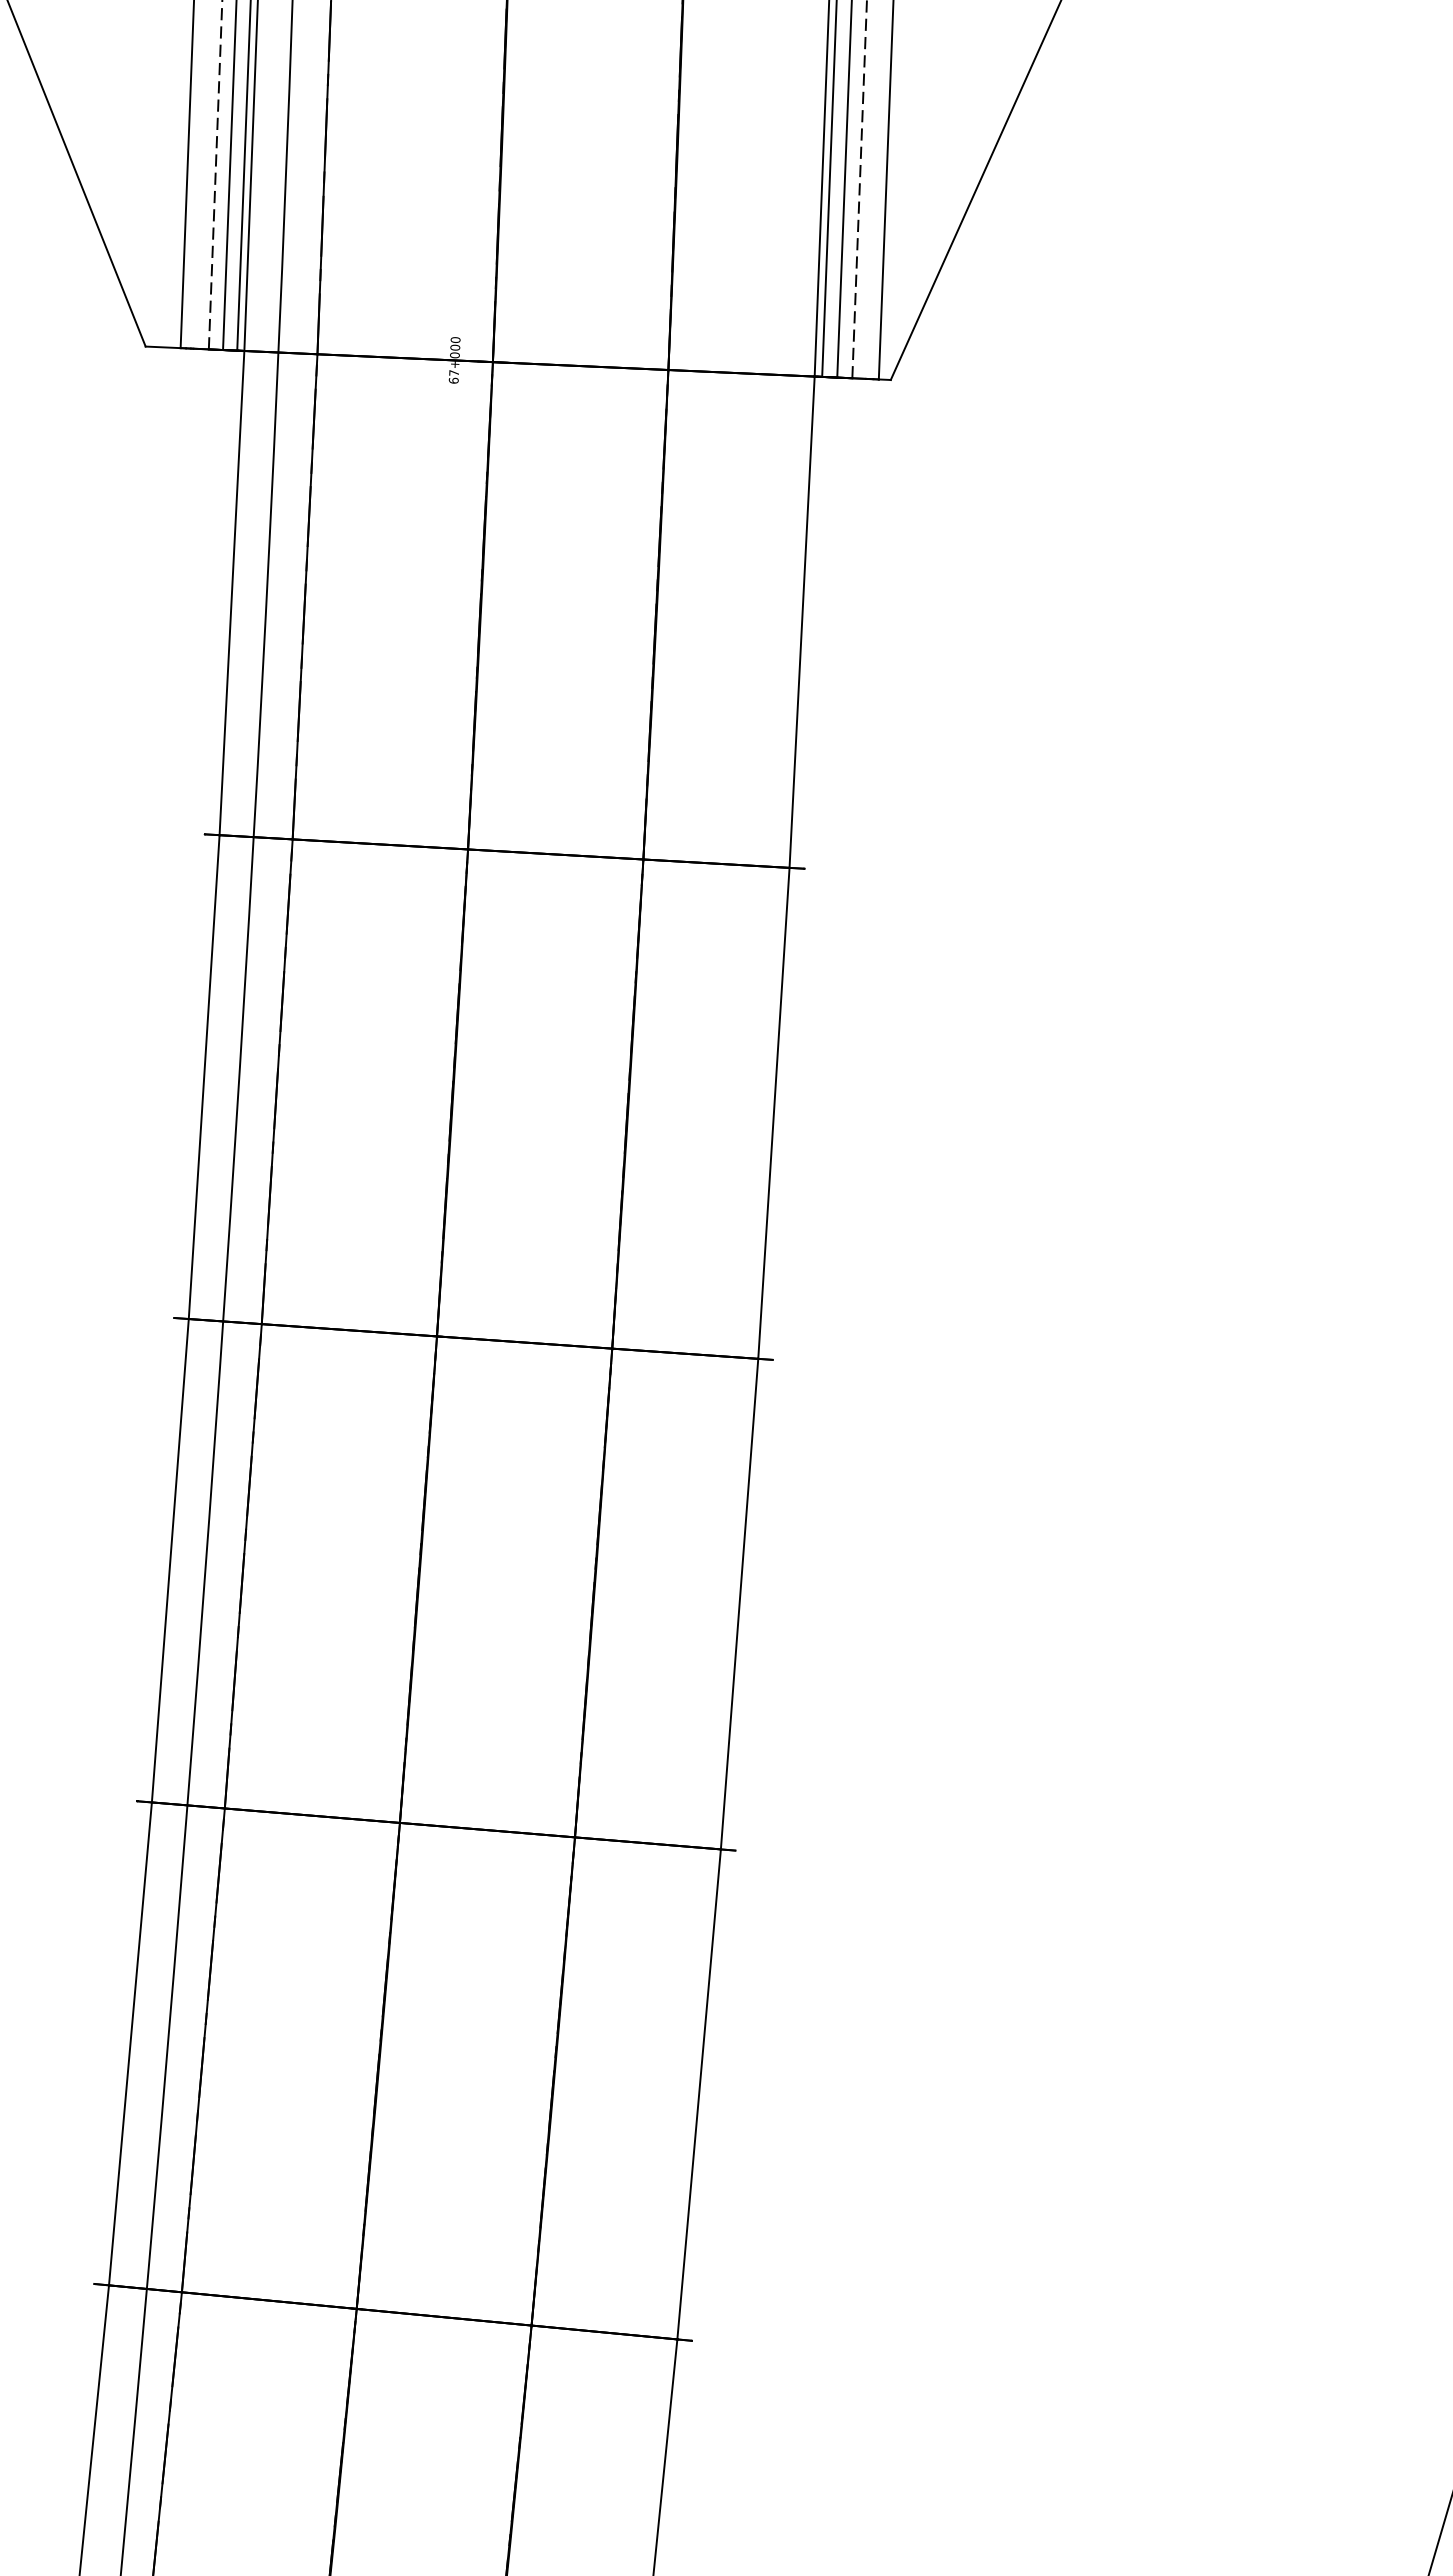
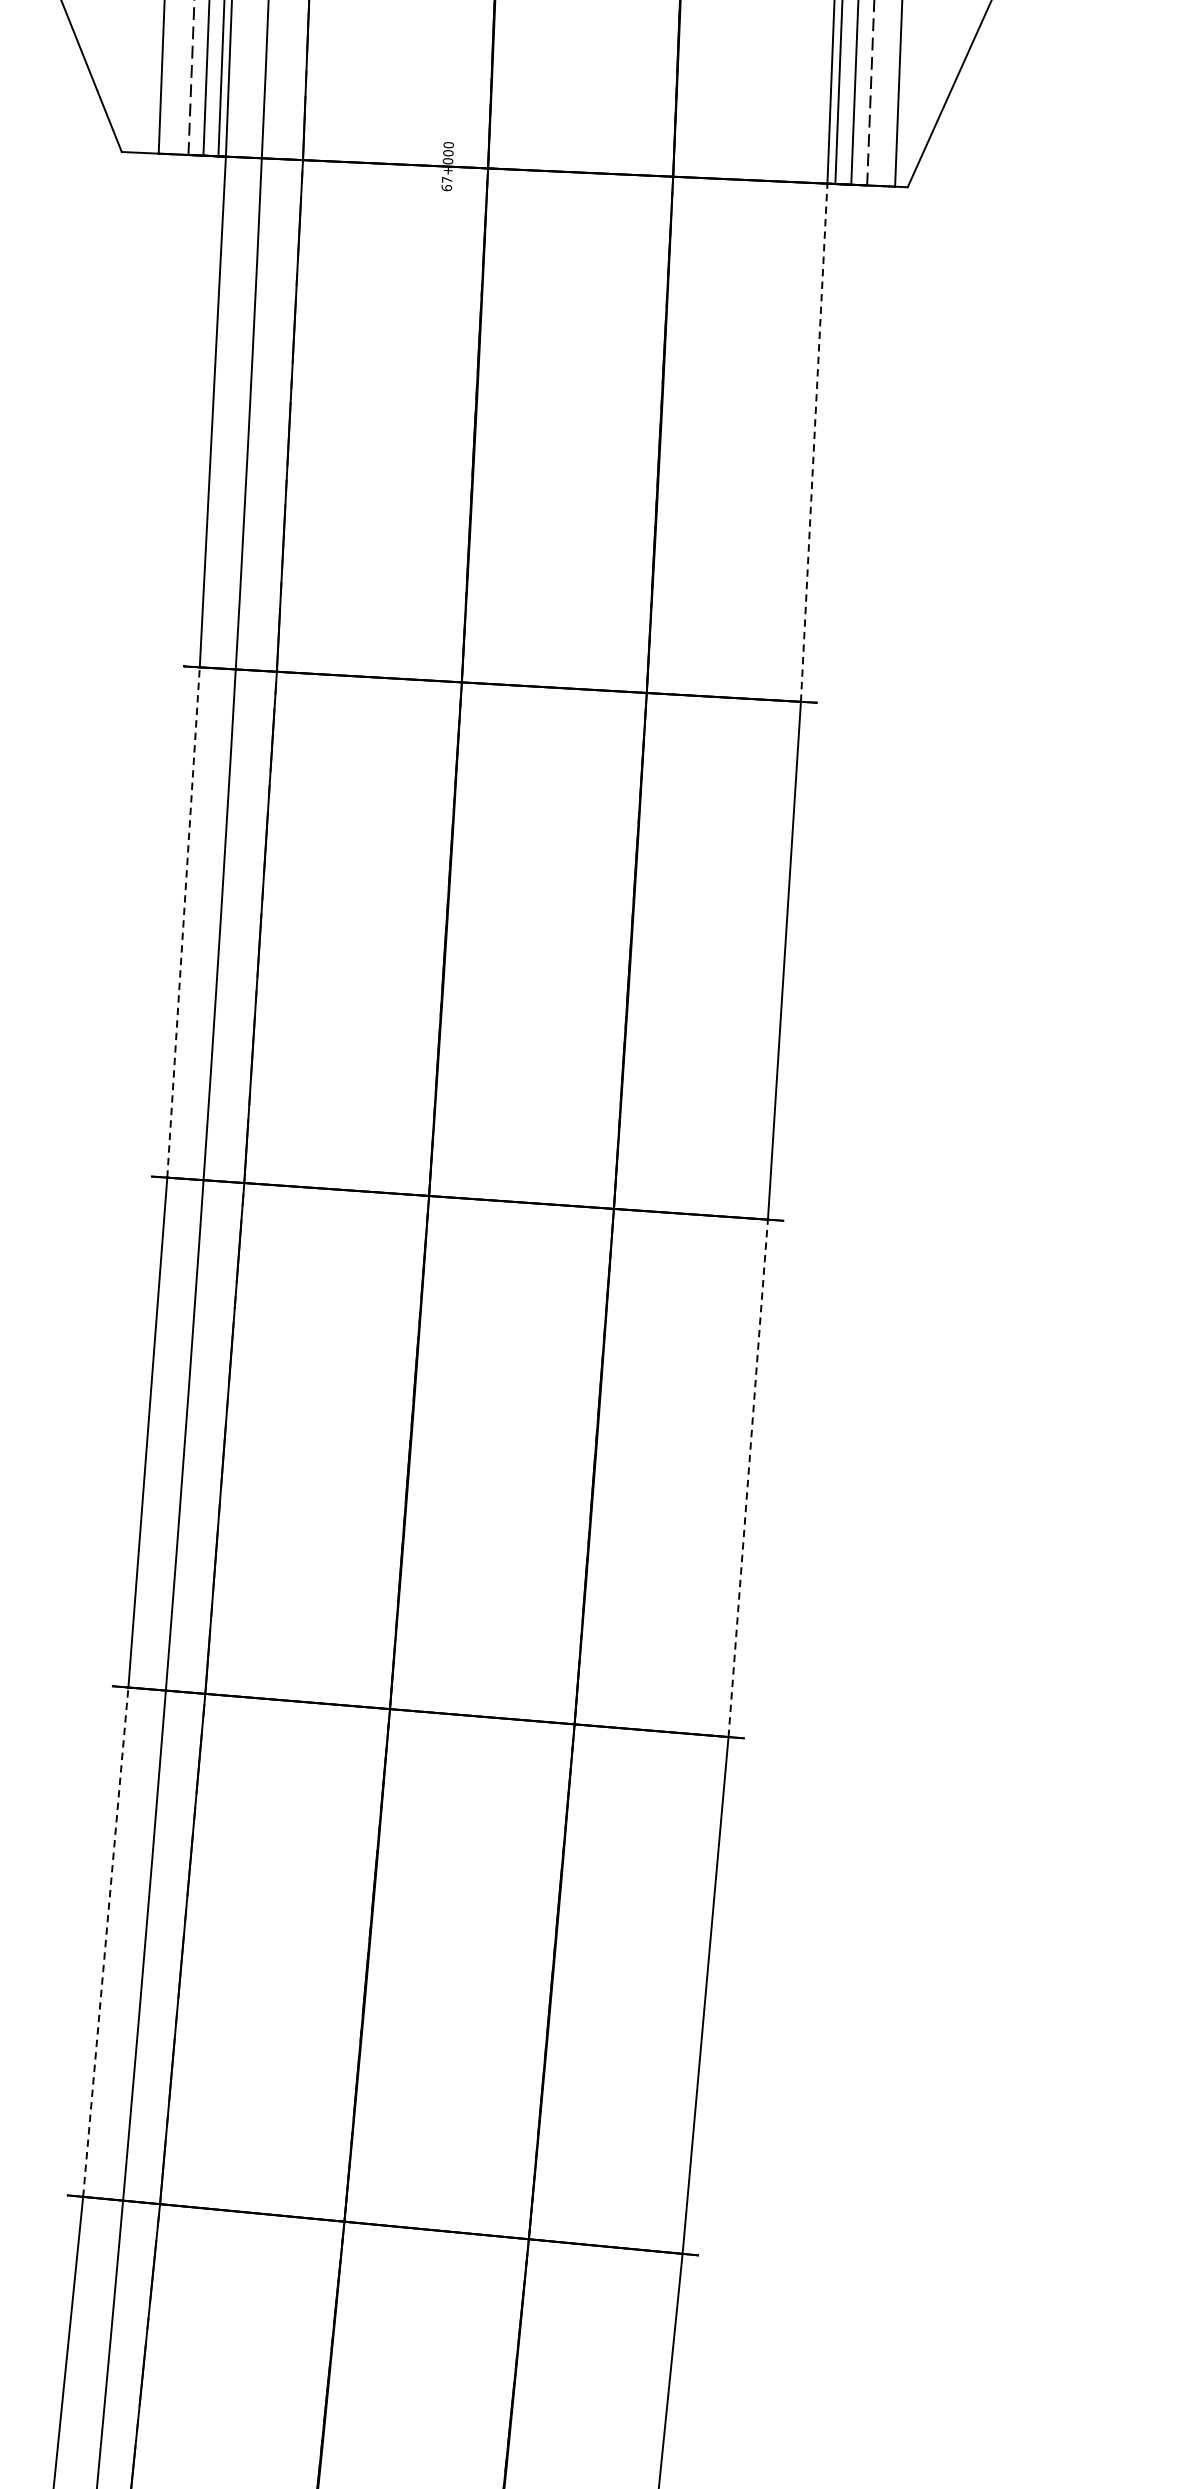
line: (802, 622) -> (814, 443), solid -> dashed
line: (204, 1076) -> (183, 921), solid -> dashed
line: (739, 1604) -> (748, 1478), solid -> dashed
line: (130, 2043) -> (105, 1941), solid -> dashed

